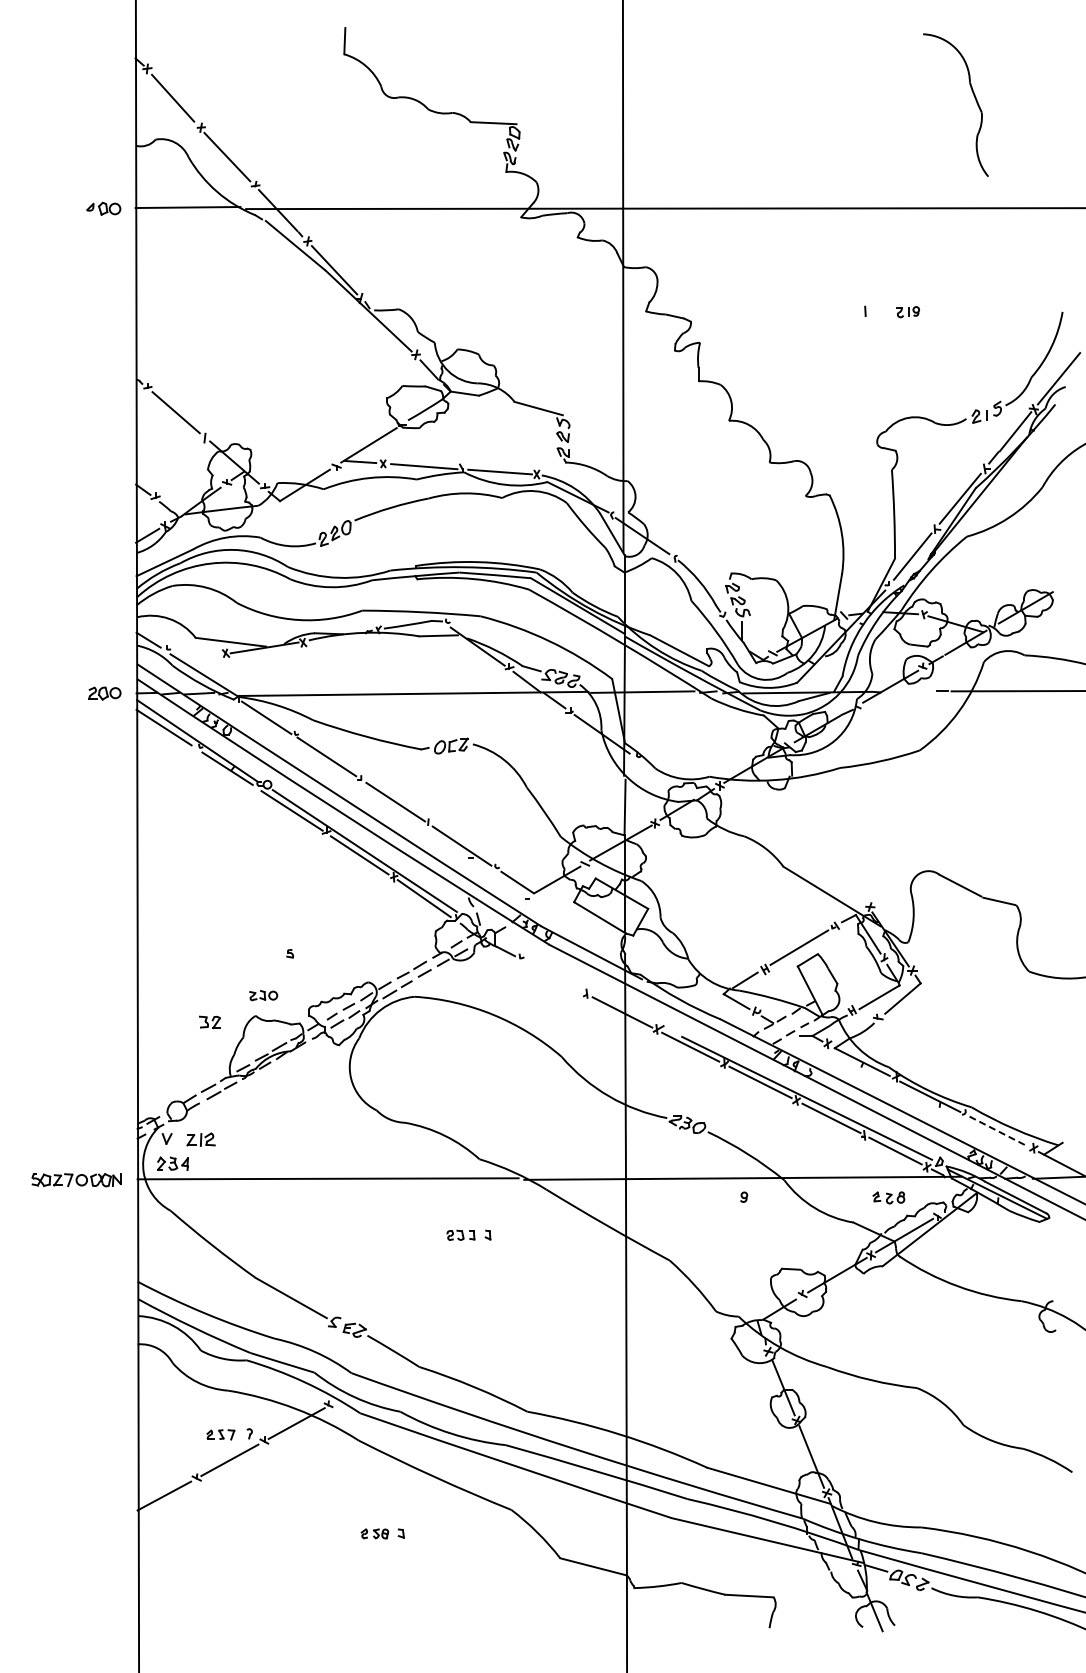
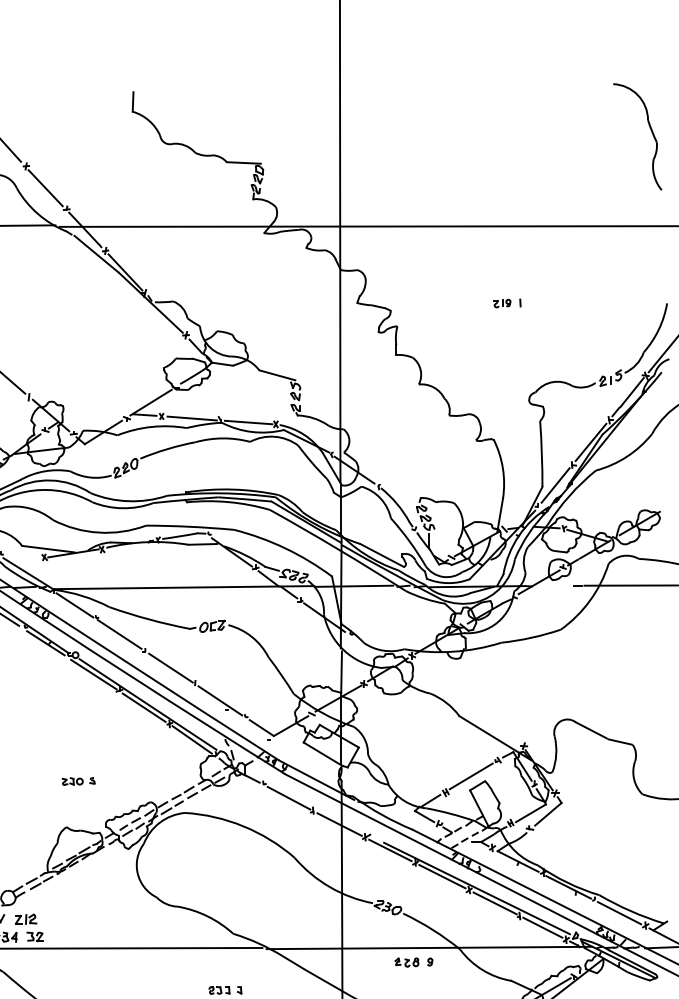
part: (974, 98) -> (651, 131), moved
part: (907, 312) -> (501, 303), moved
line: (553, 976) -> (288, 797), added
part: (263, 995) -> (72, 781), moved
part: (209, 1022) -> (34, 936), moved
line: (998, 1131) -> (619, 913), dashed -> solid
part: (888, 1197) -> (406, 962), moved

